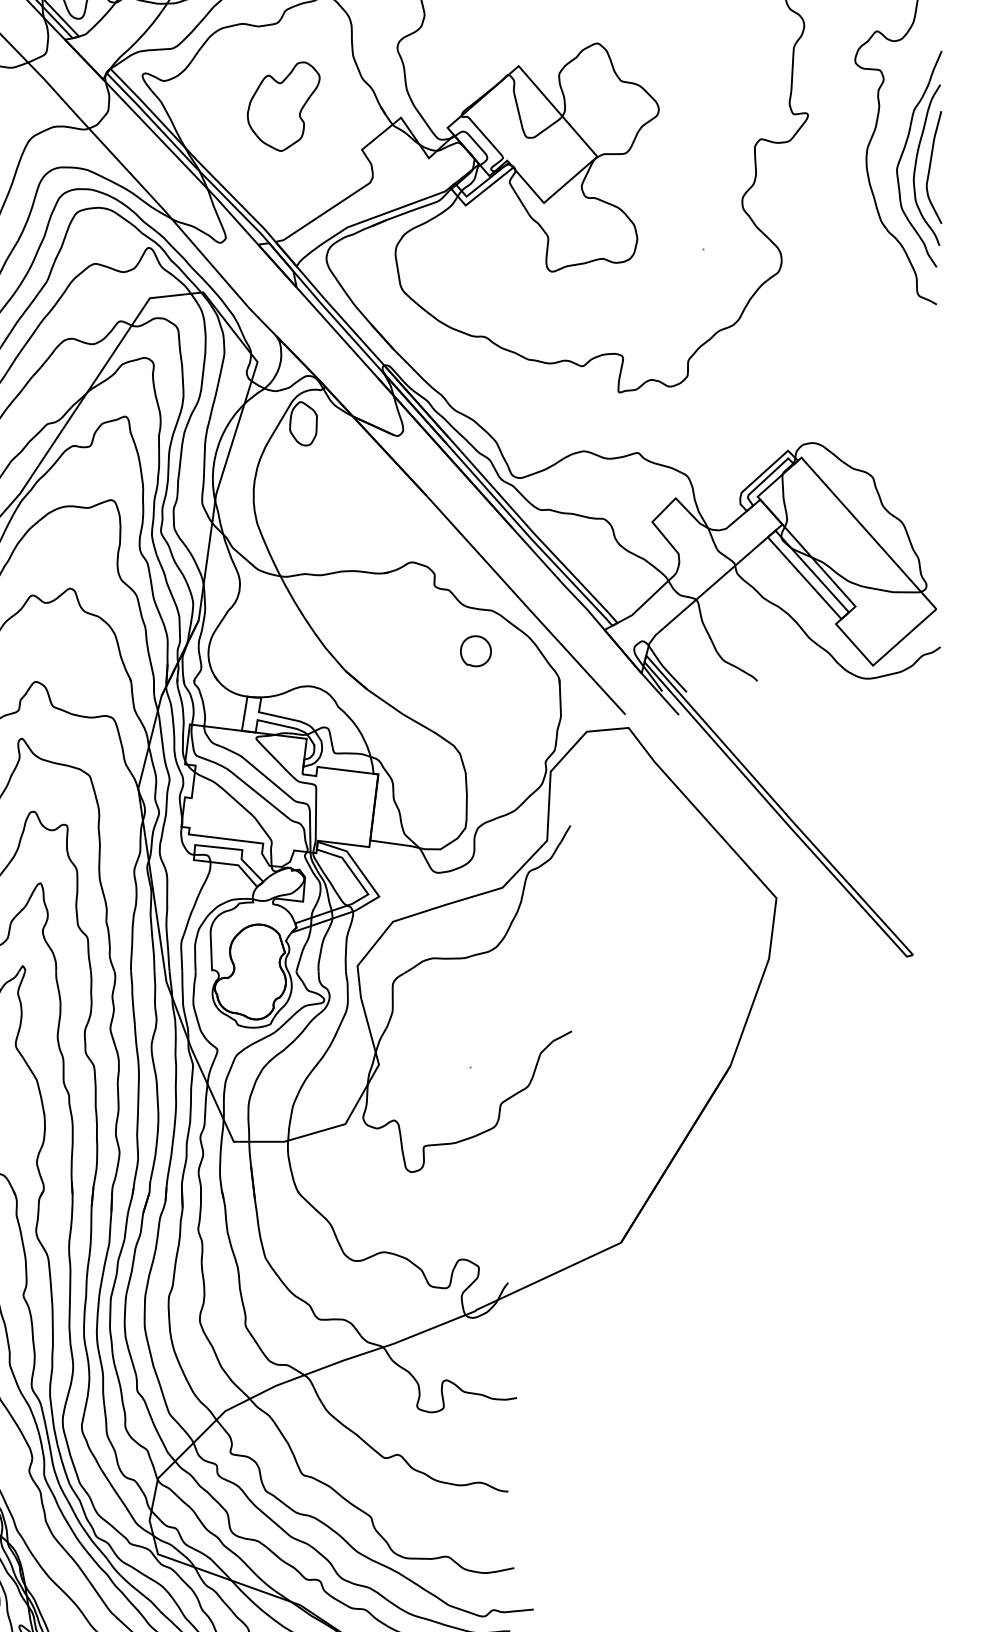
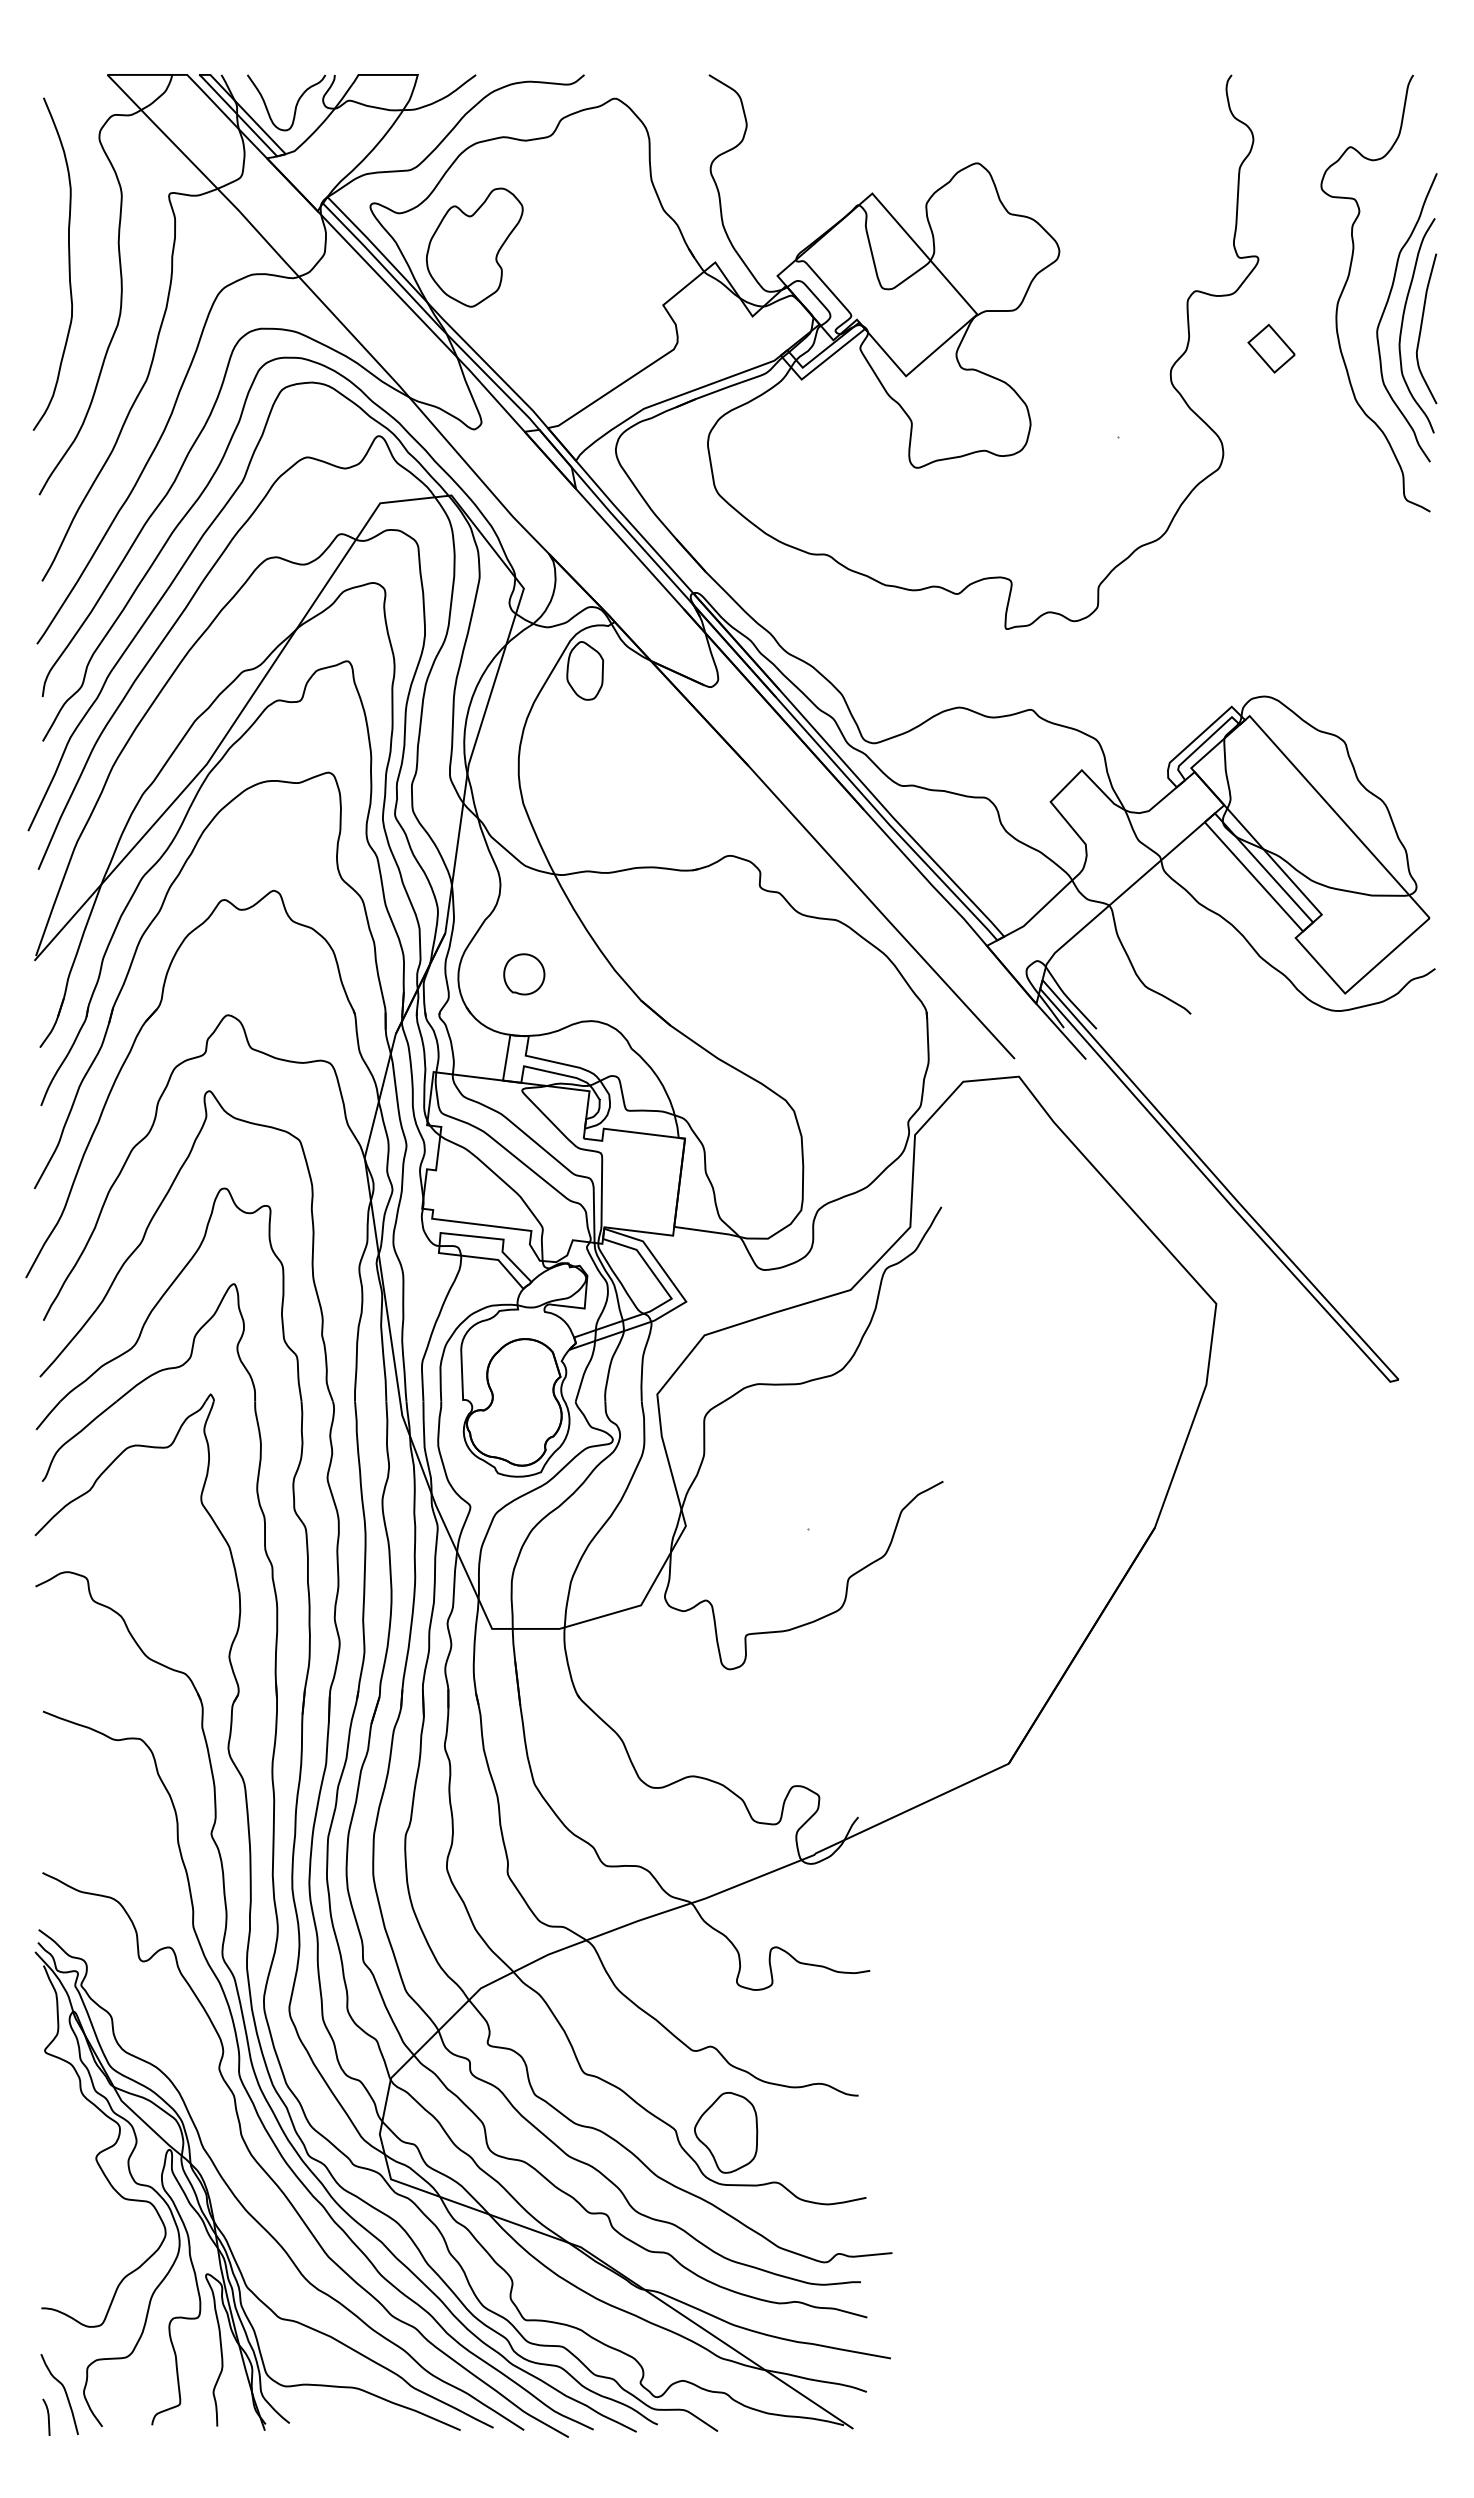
part: (283, 106) -> (474, 247), moved
part: (817, 182) -> (1271, 348), added
part: (476, 651) -> (524, 974), moved
part: (409, 1519) -> (726, 2132), added

